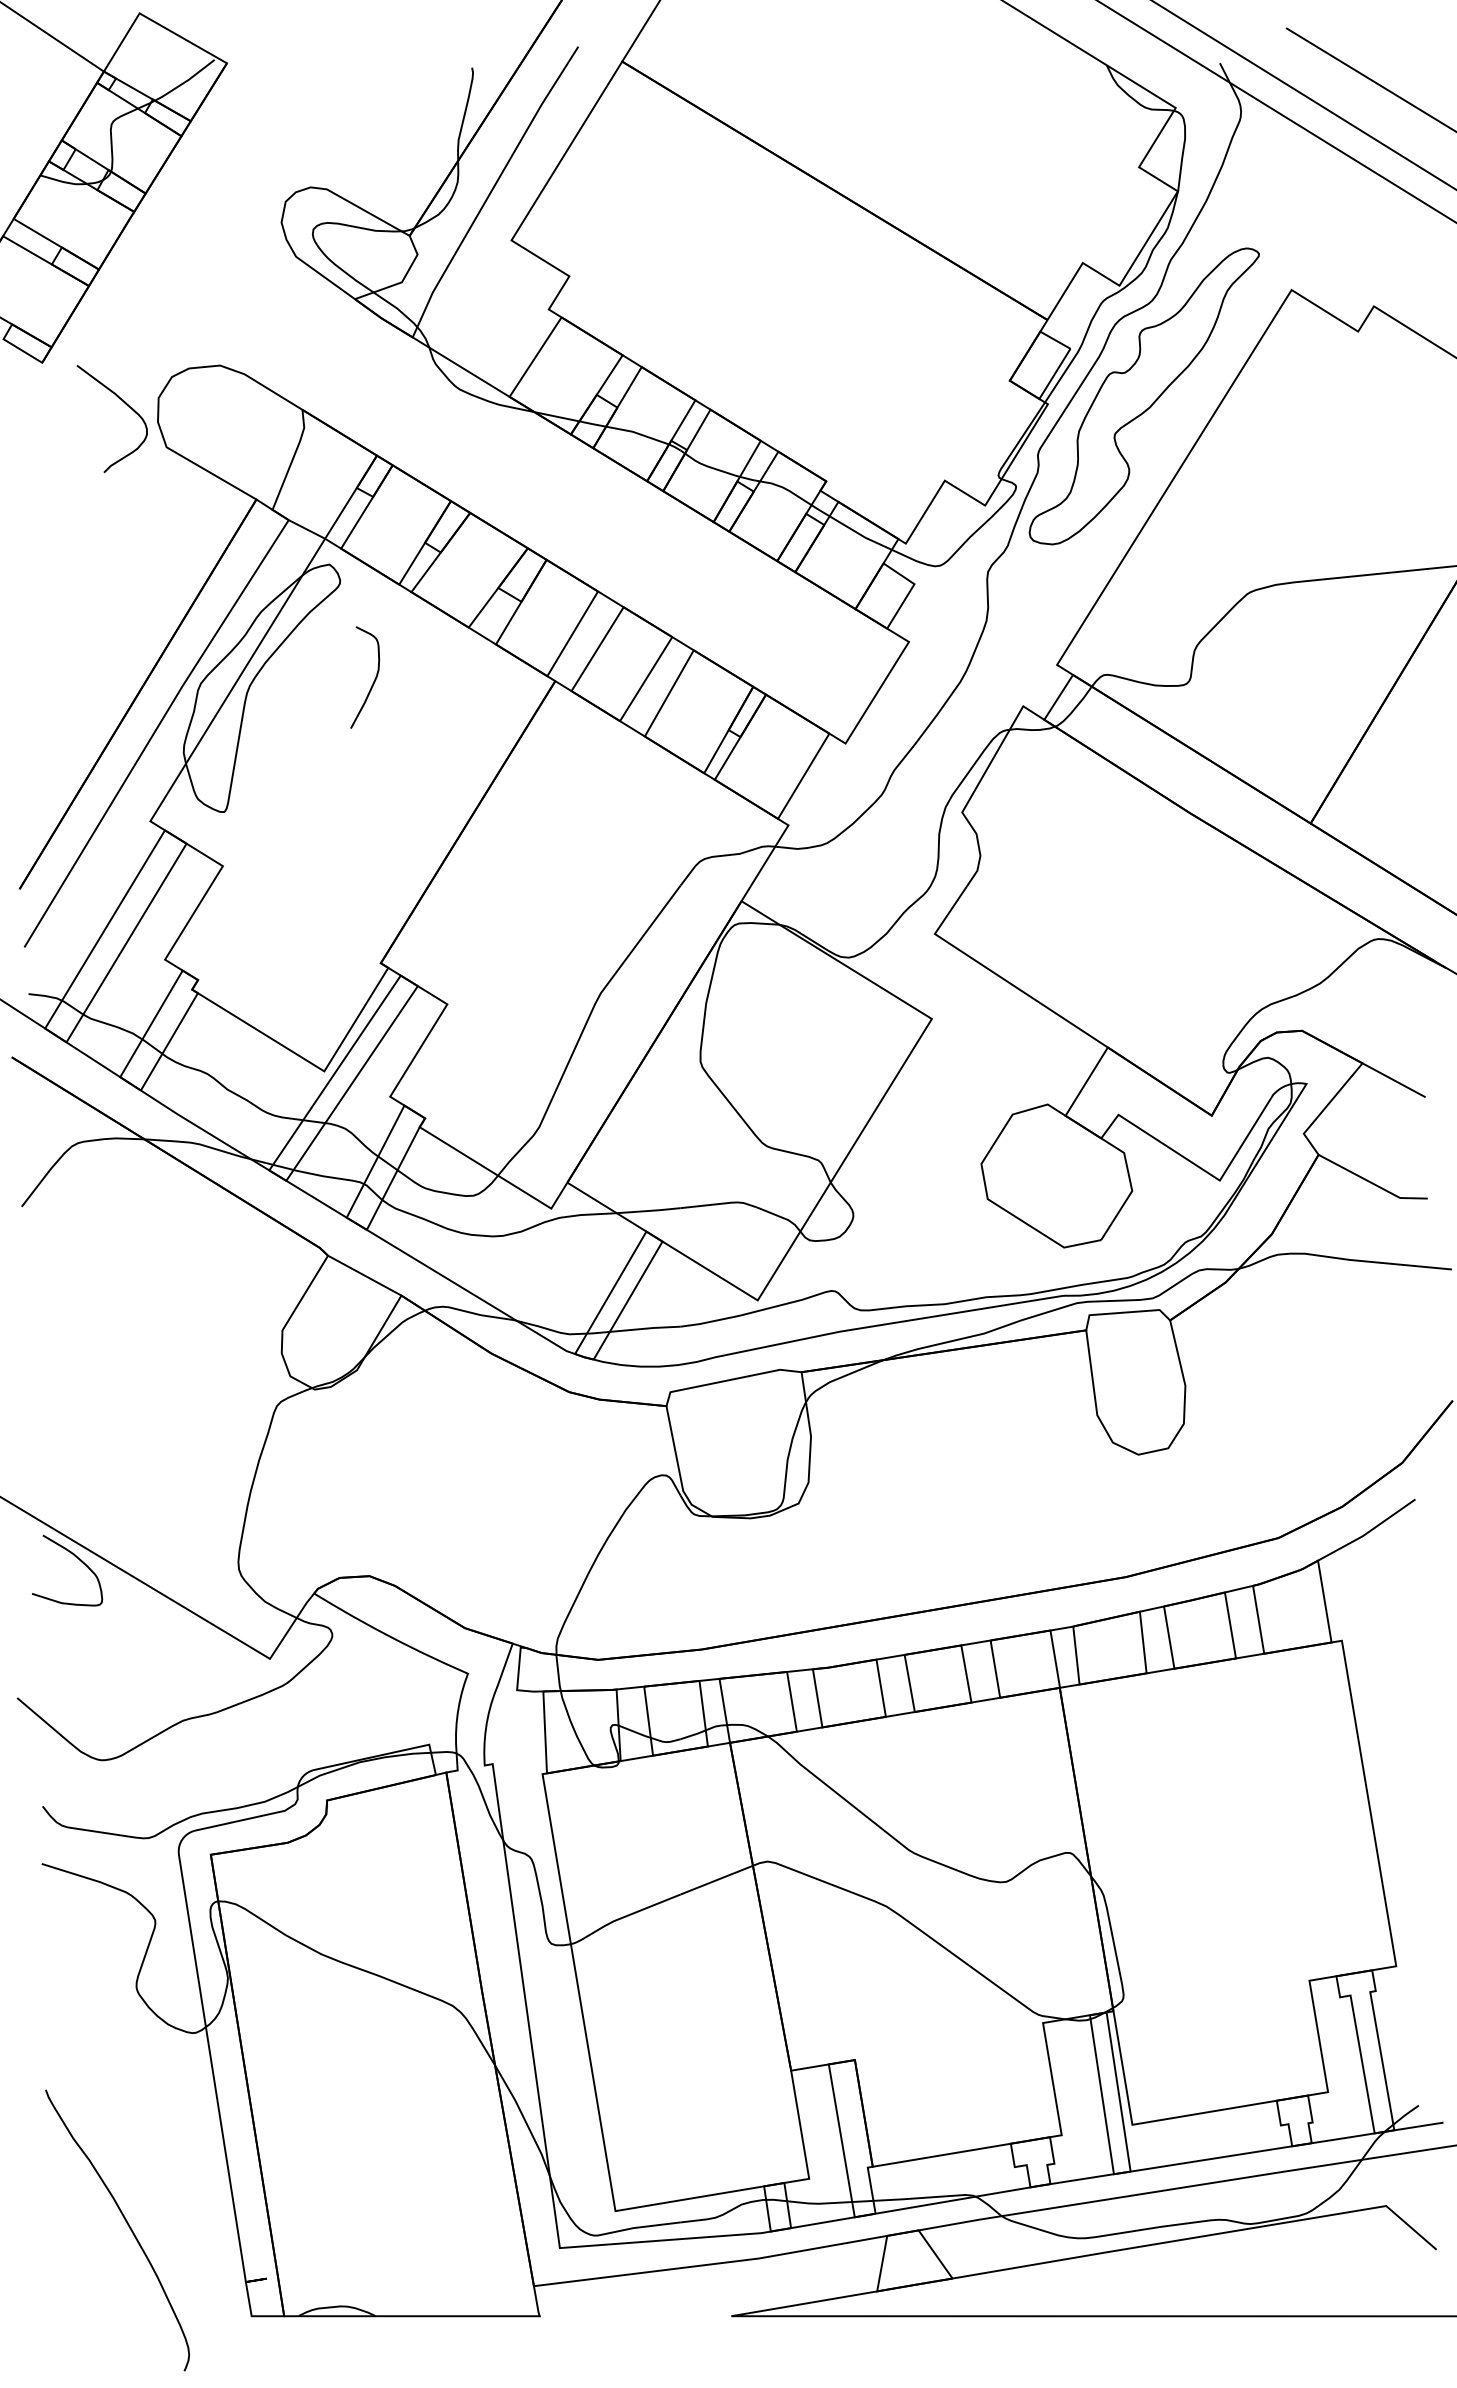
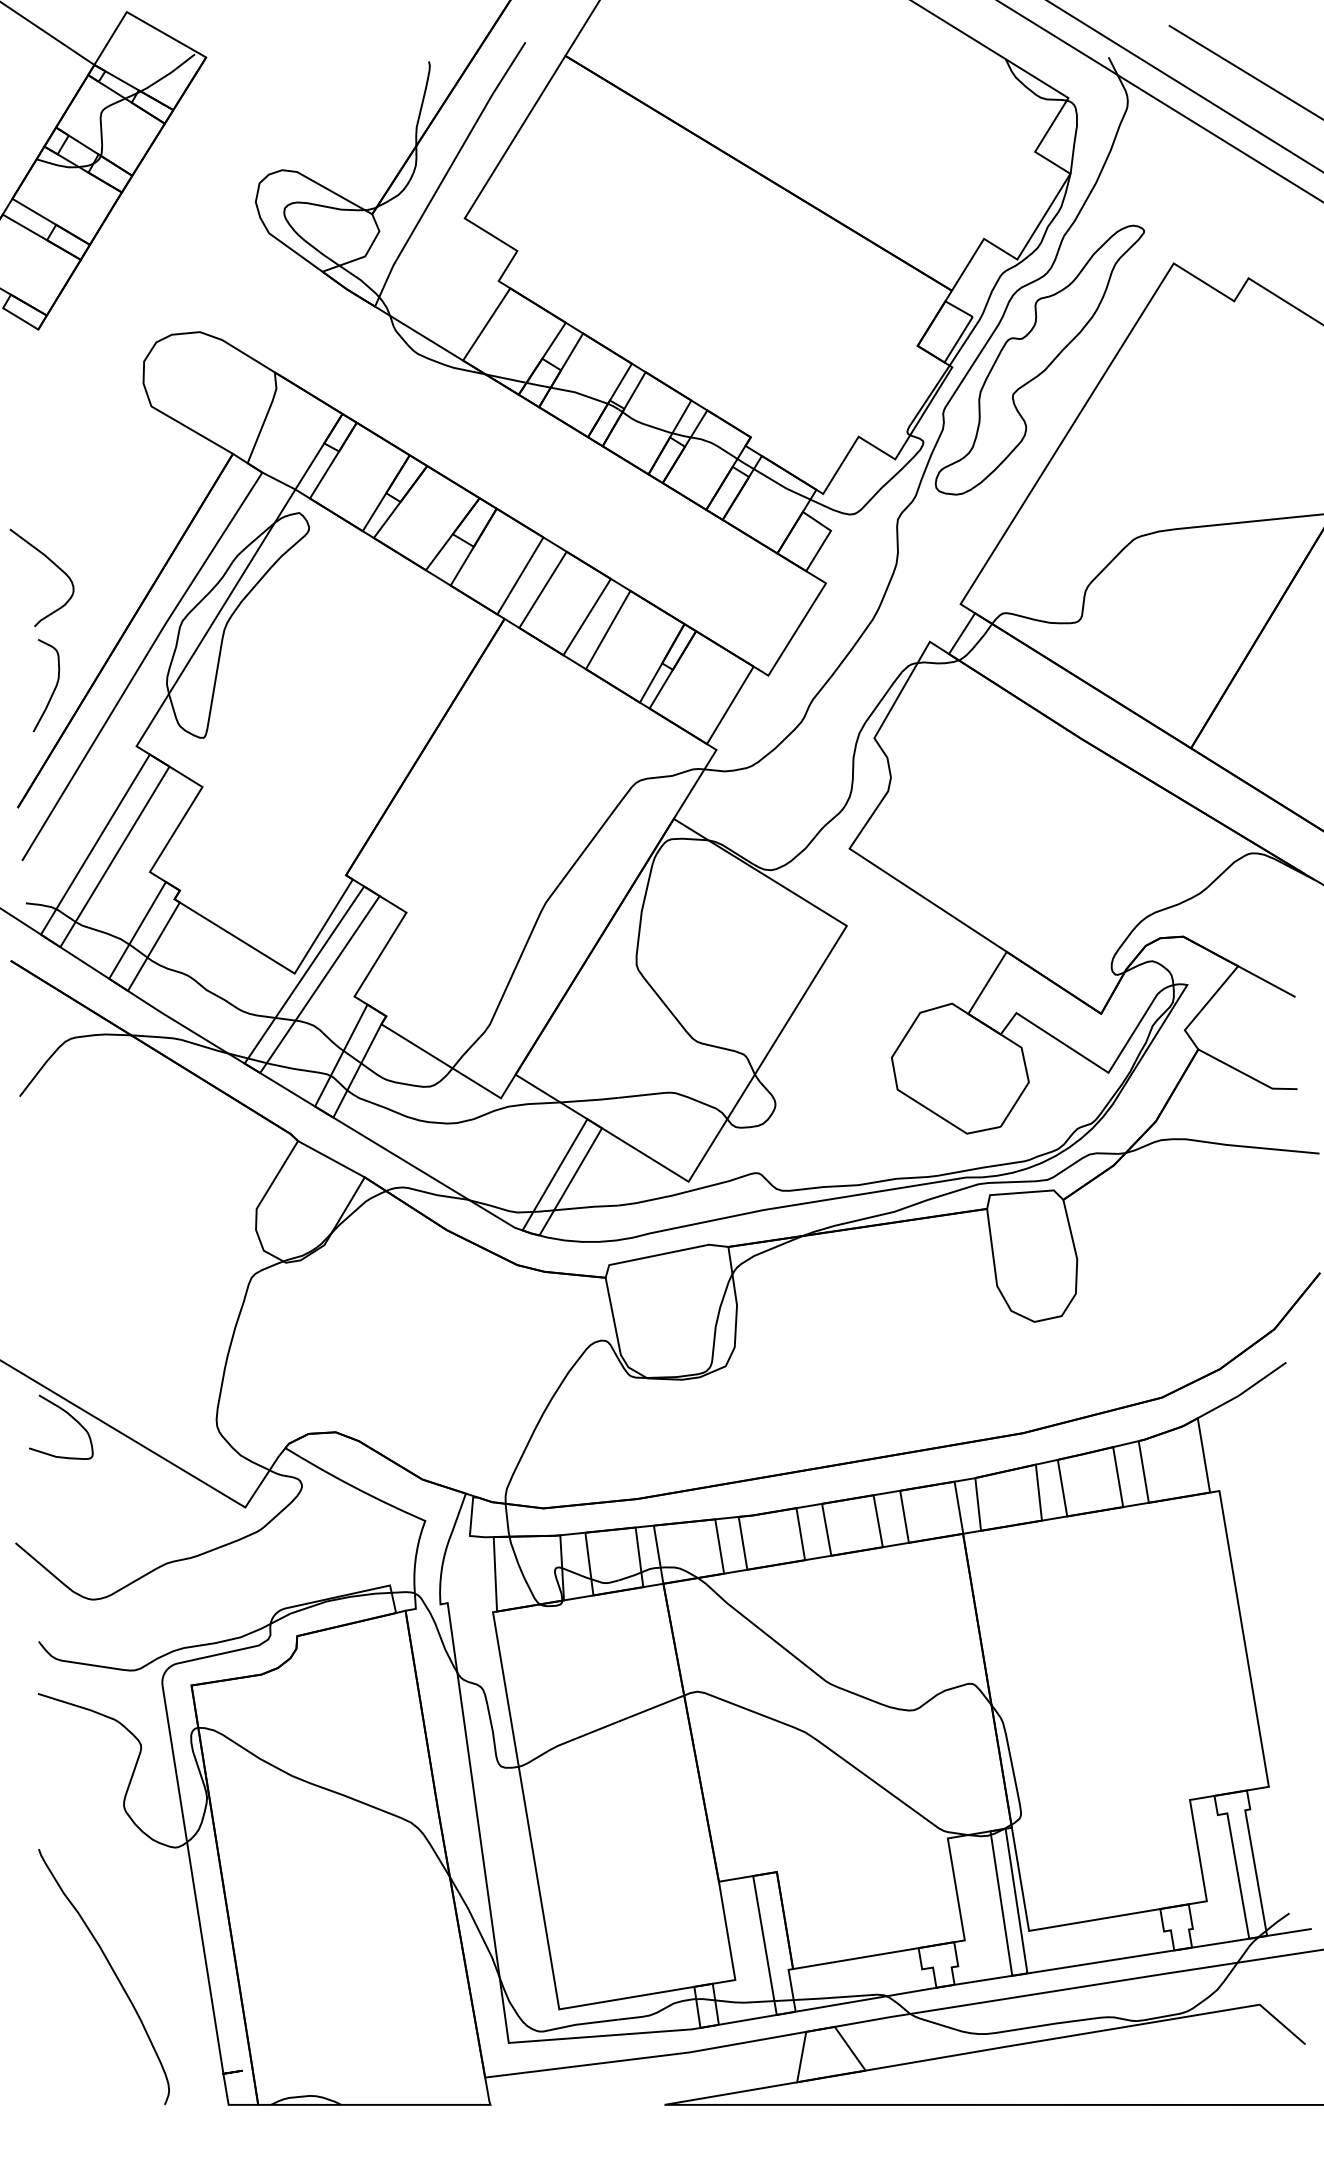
curve: (125, 404) -> (54, 564), moved
curve: (373, 681) -> (54, 689), moved
curve: (127, 2225) -> (113, 1972), moved

